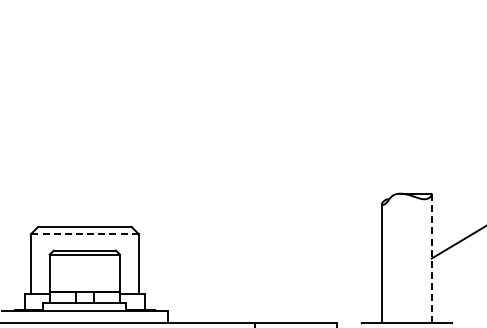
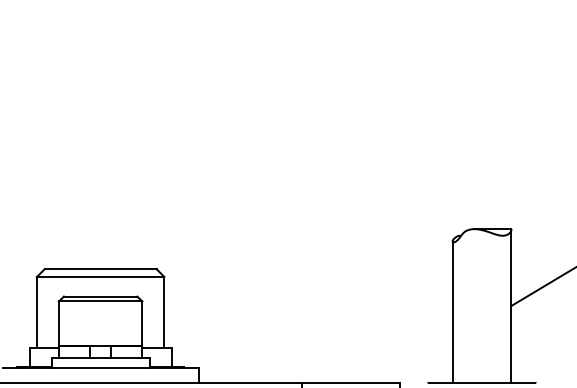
line: (84, 234) -> (100, 277), dashed -> solid
line: (431, 258) -> (511, 305), dashed -> solid

